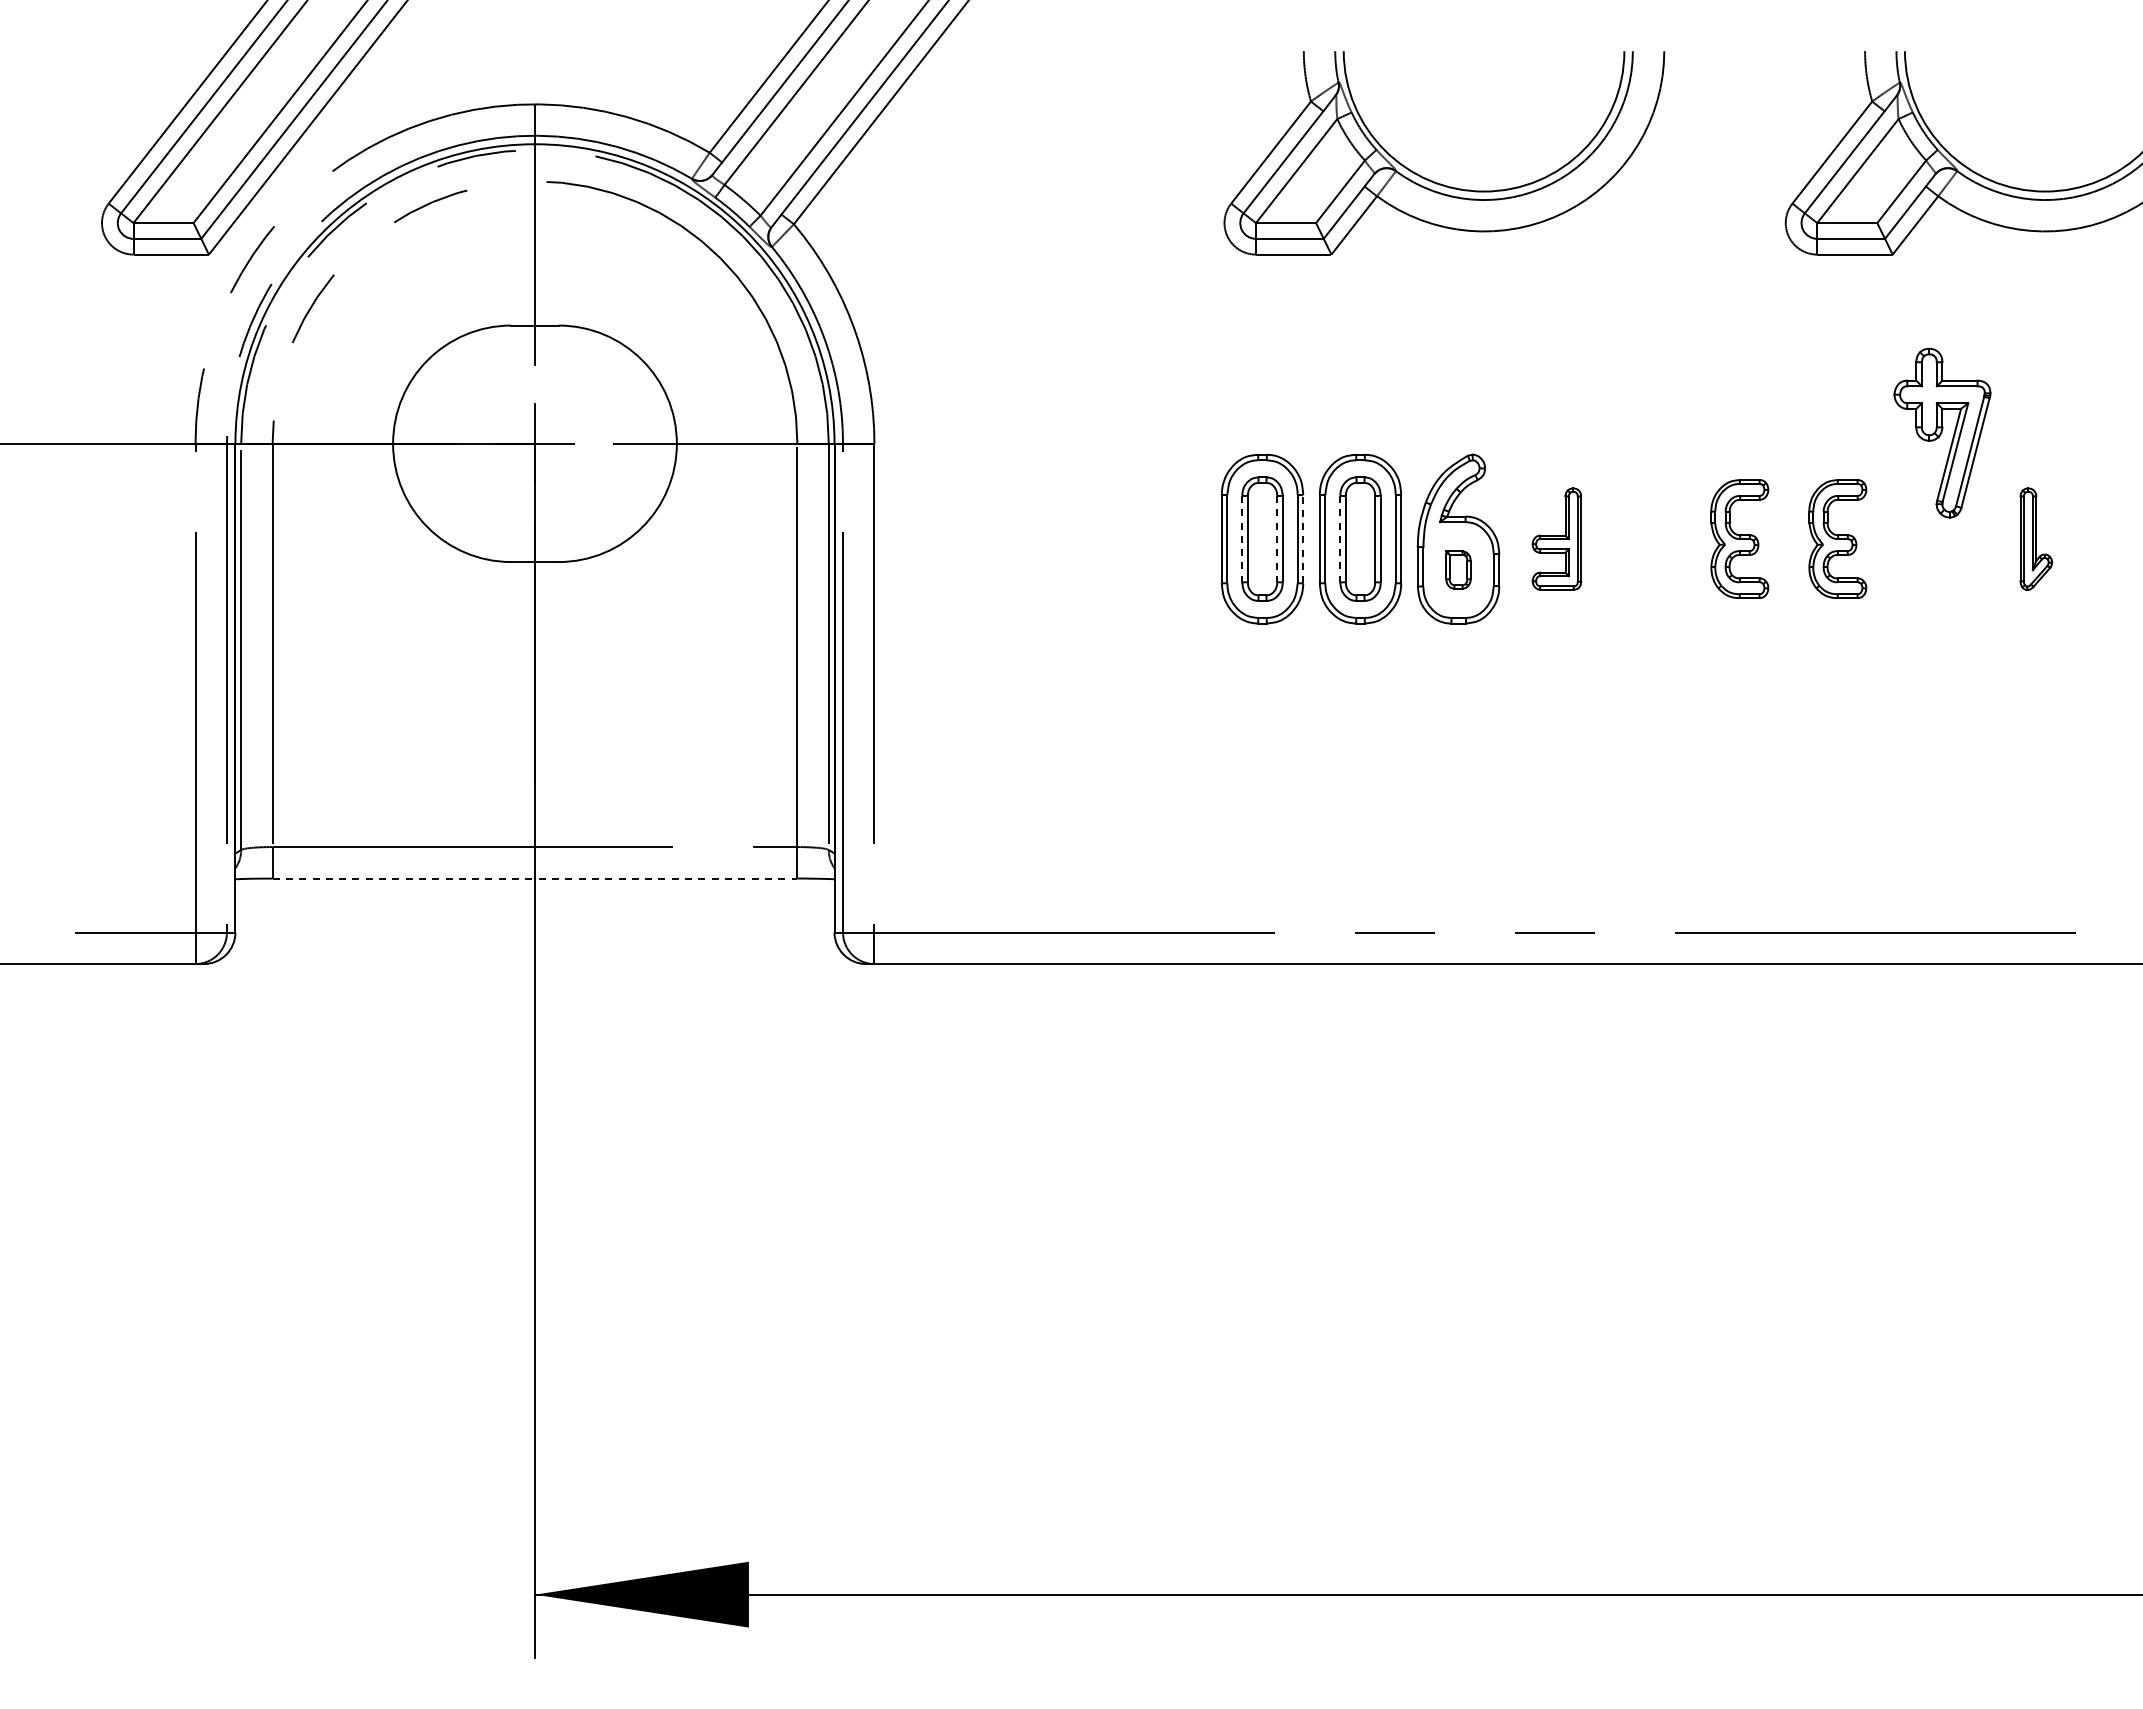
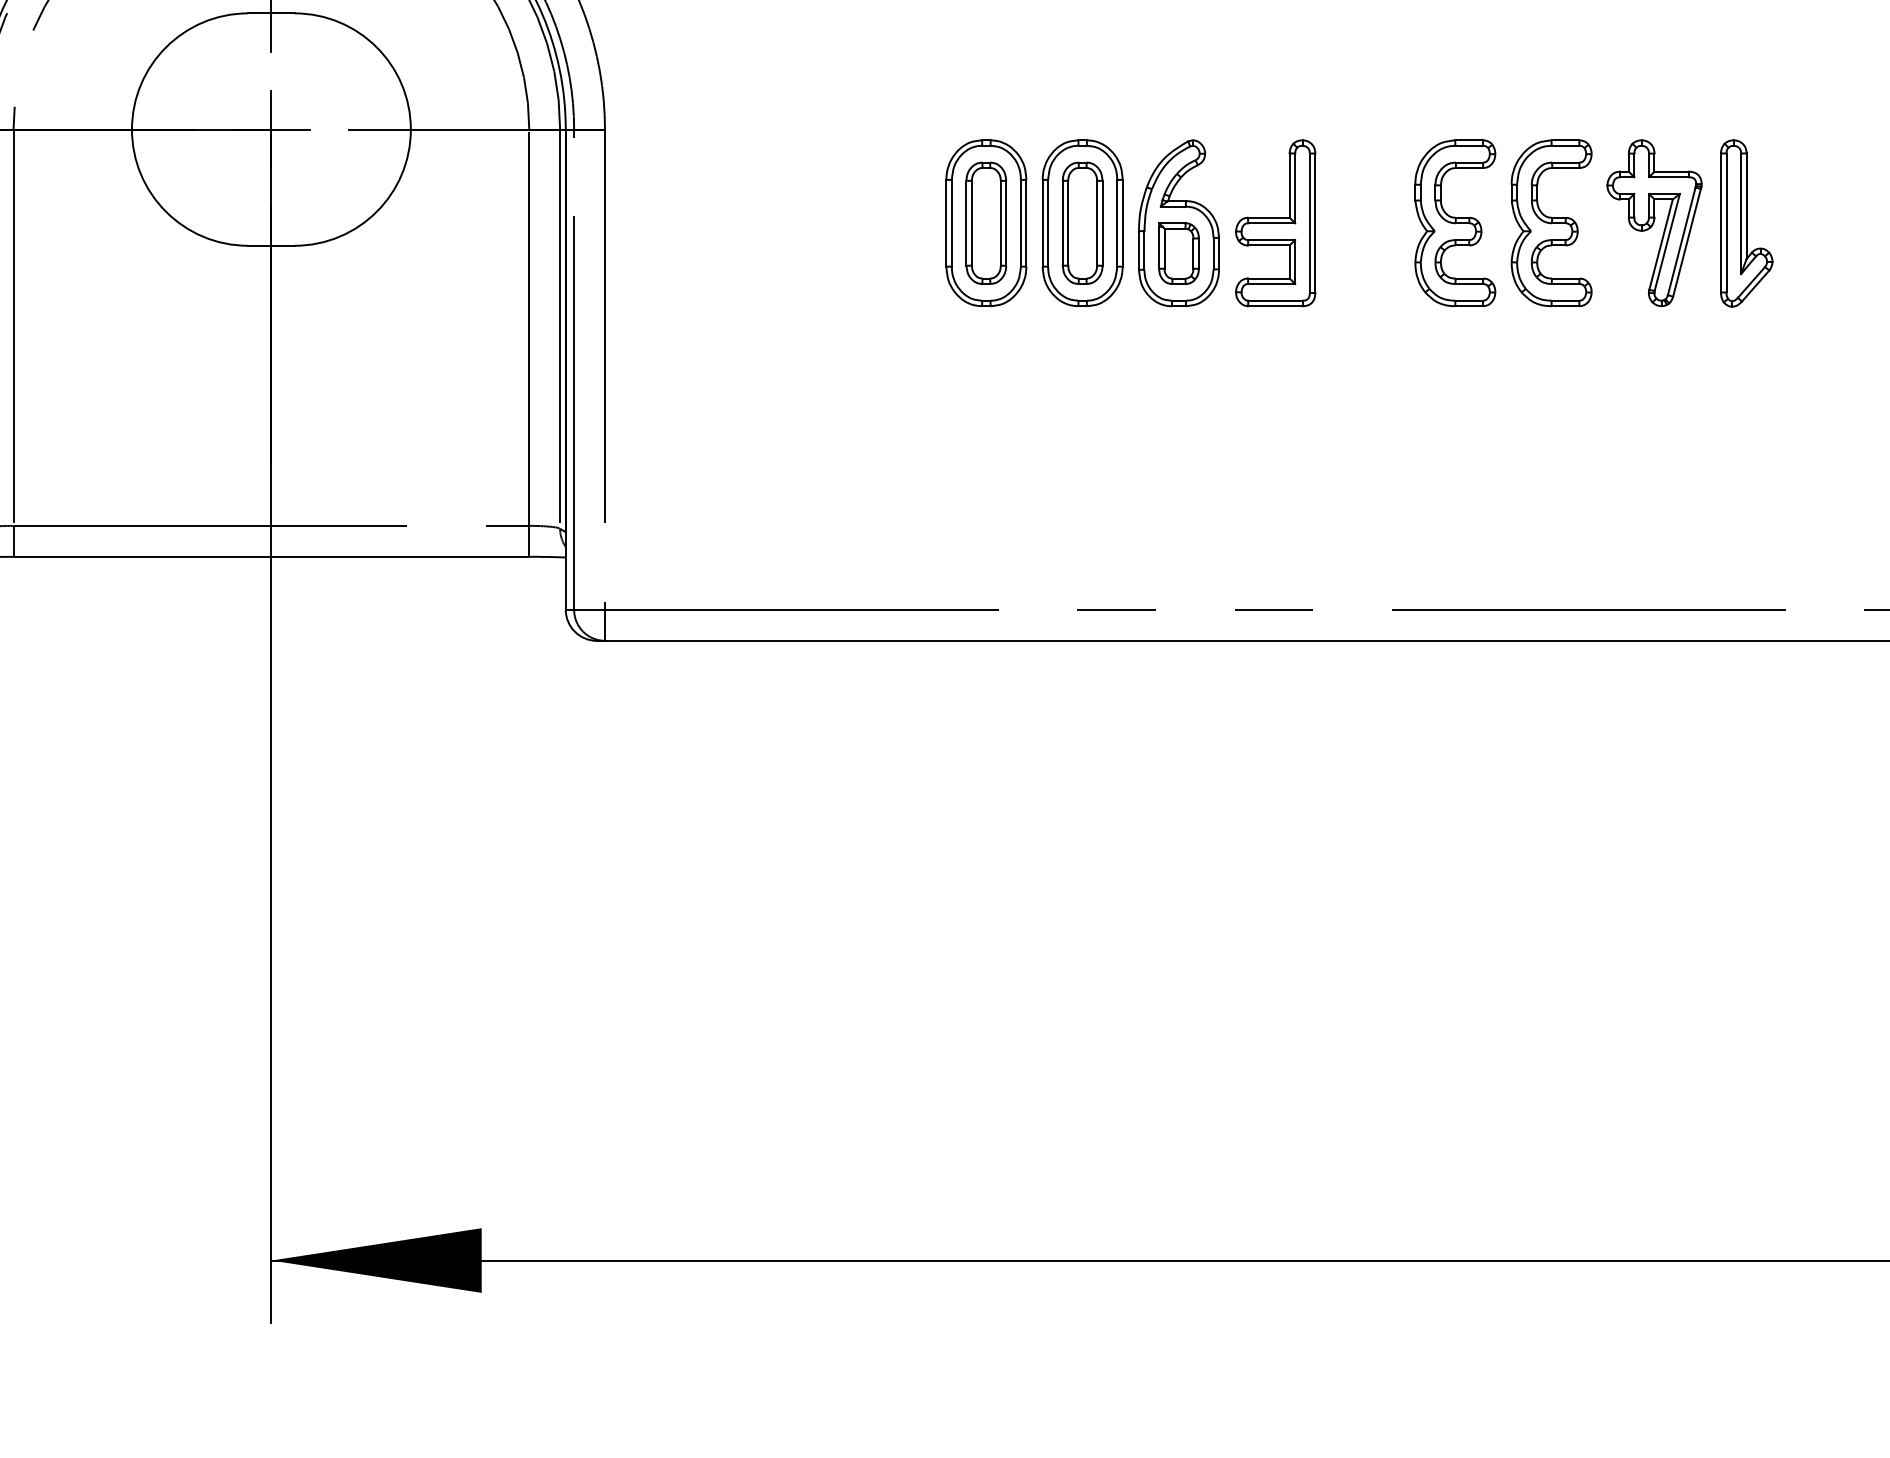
part: (1942, 432) -> (1654, 222), moved
line: (1303, 538) -> (1026, 222), dashed -> solid
part: (1556, 538) -> (1275, 222), size x1.67
part: (1739, 538) -> (1455, 222), size x1.43
part: (1837, 538) -> (1551, 222), size x1.43
part: (2036, 538) -> (1746, 222), size x1.67
line: (1242, 539) -> (966, 223), dashed -> solid
line: (1277, 539) -> (1001, 223), dashed -> solid
line: (1340, 539) -> (1063, 223), dashed -> solid
part: (1458, 569) -> (1178, 253), size x1.67
line: (535, 878) -> (271, 556), dashed -> solid

